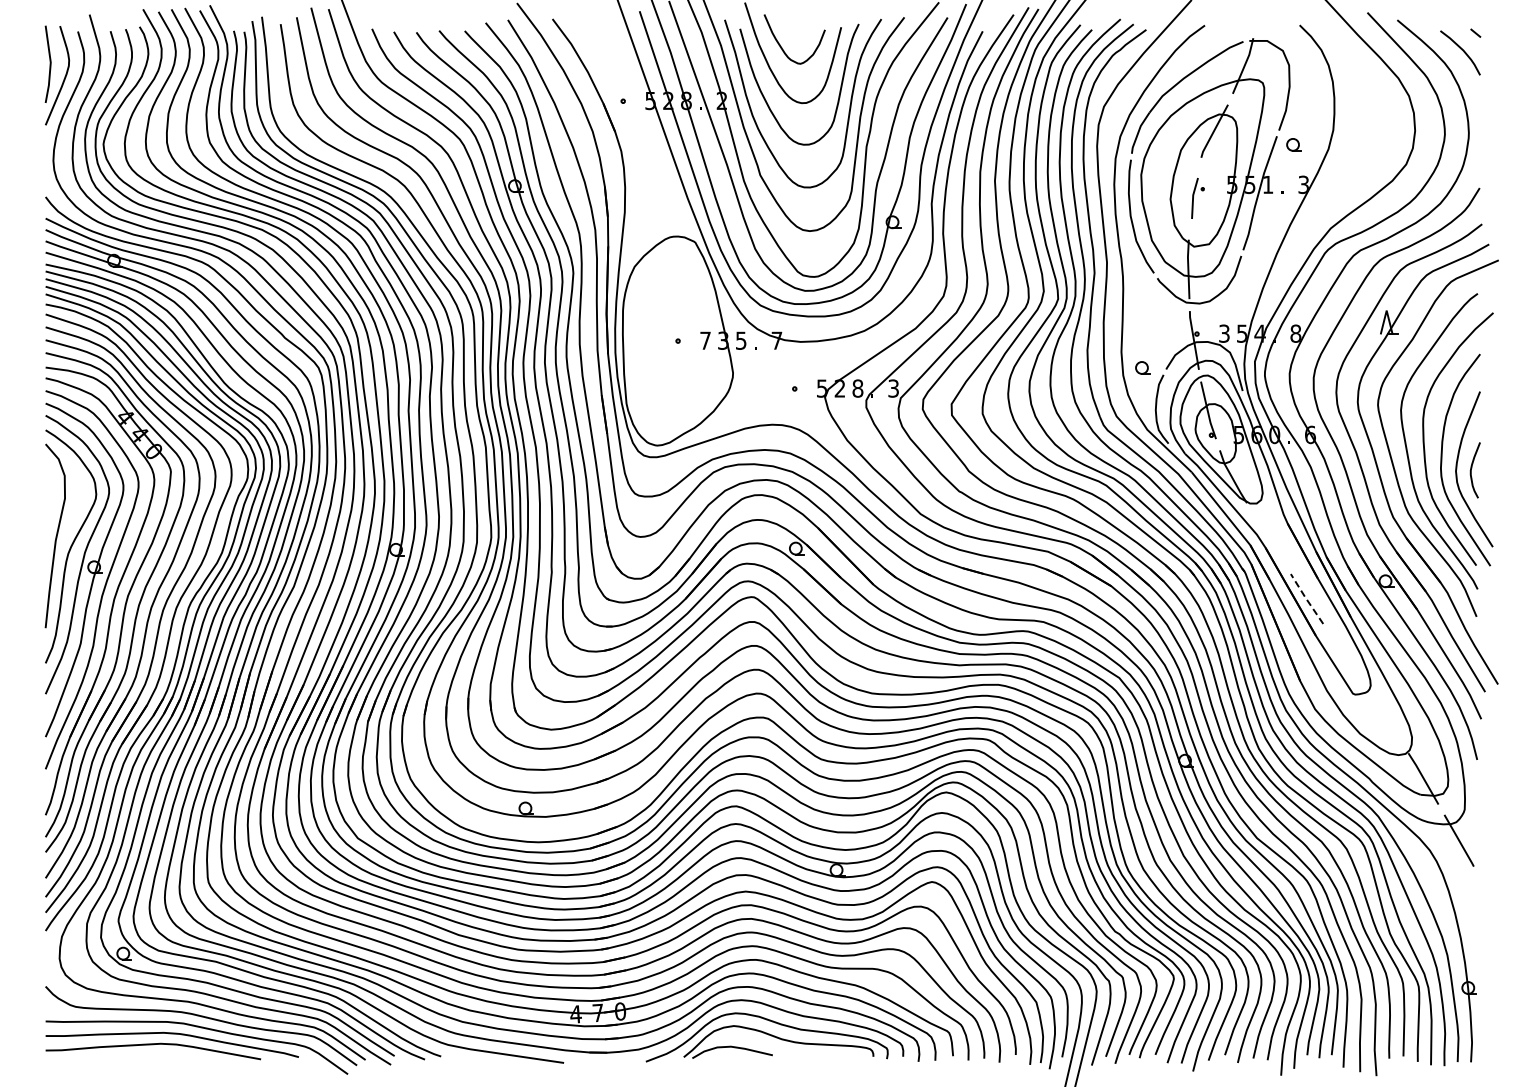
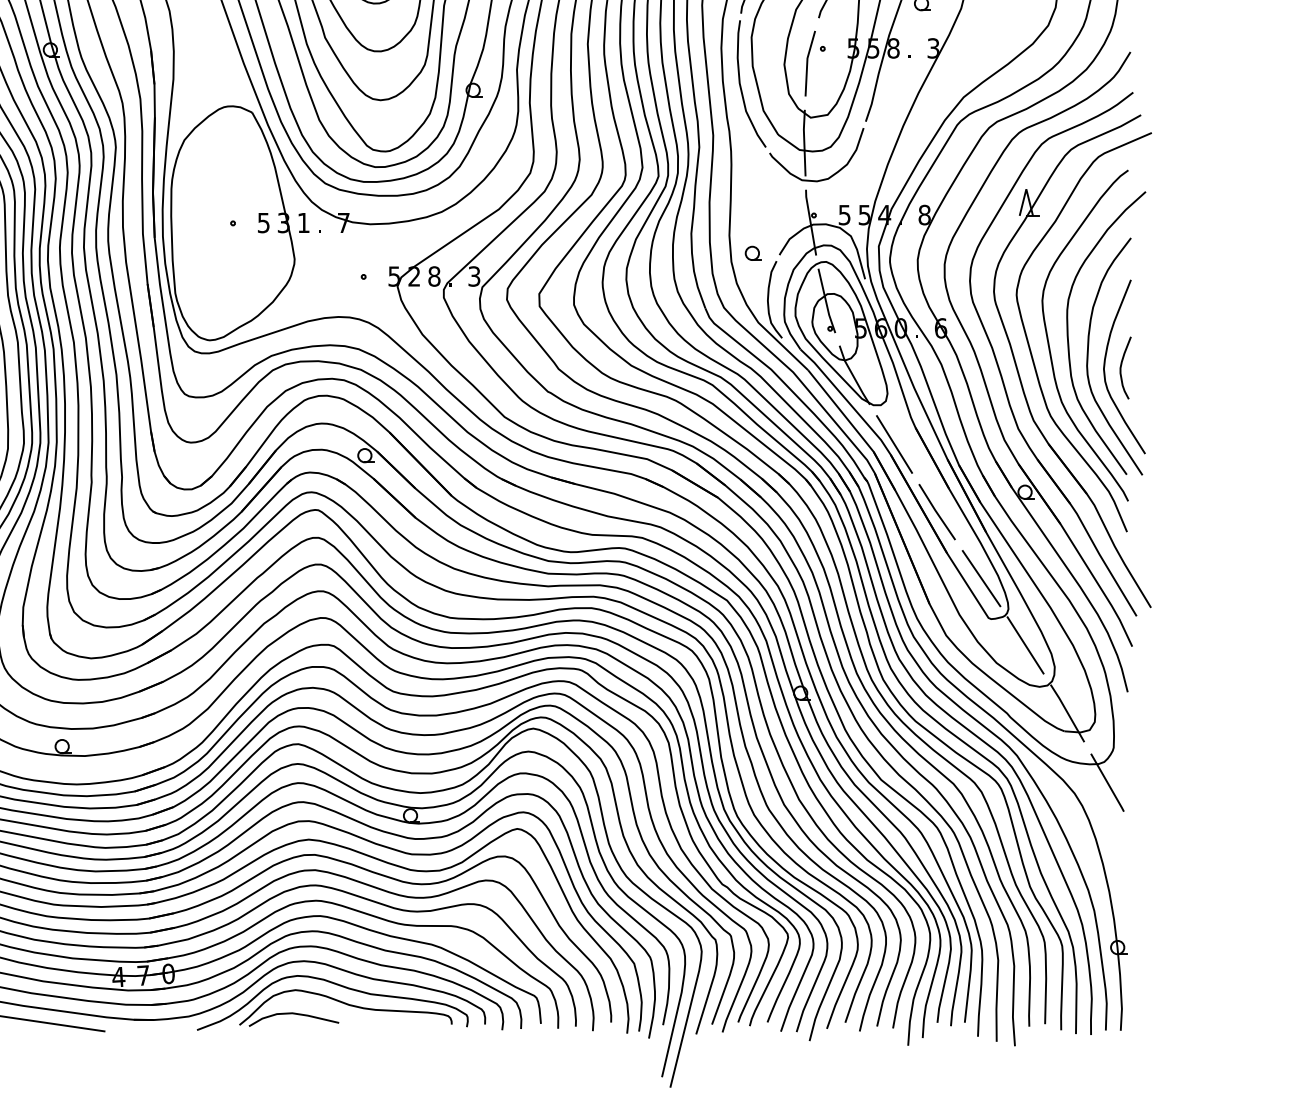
text: (1267, 184) -> (892, 48), 1 -> 8
part: (1197, 198) -> (814, 63), size x1.43
text: (1224, 333) -> (844, 214), 3 -> 5
text: (705, 340) -> (263, 222), 7 -> 5
text: (741, 340) -> (304, 222), 5 -> 1
line: (1268, 538) -> (894, 444), added
line: (1306, 598) -> (936, 511), dashed -> solid
line: (1346, 658) -> (981, 578), added
line: (1385, 718) -> (1025, 645), added

